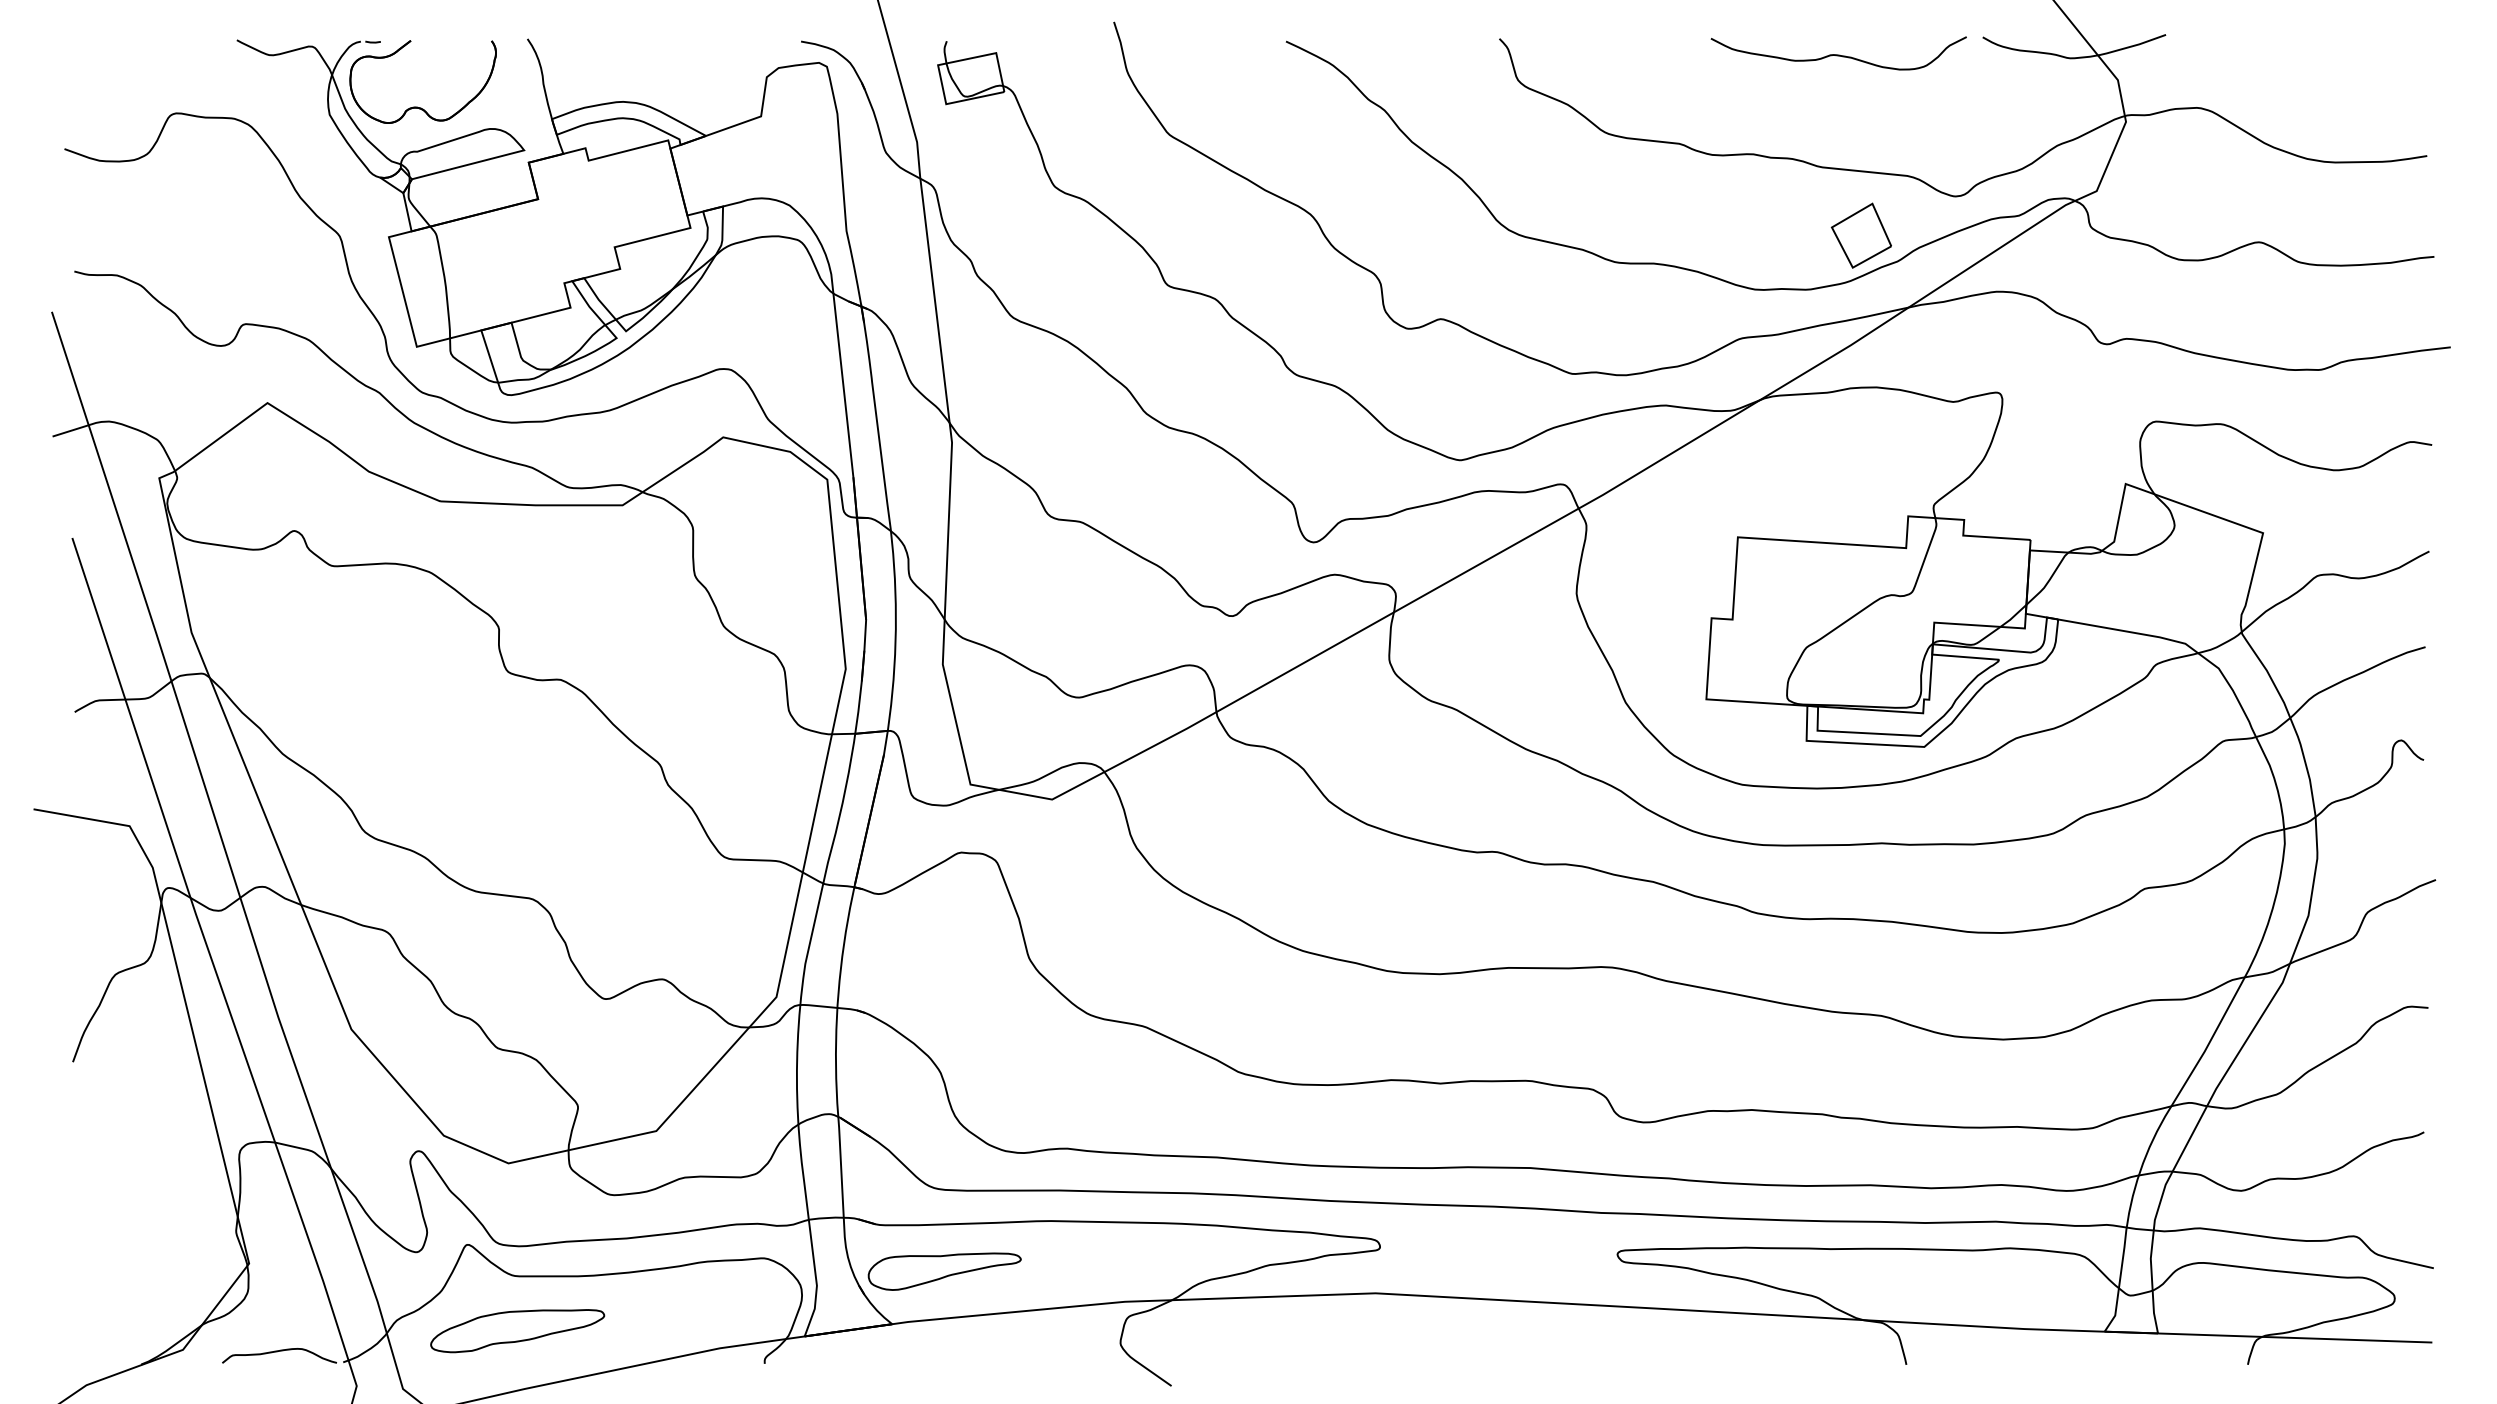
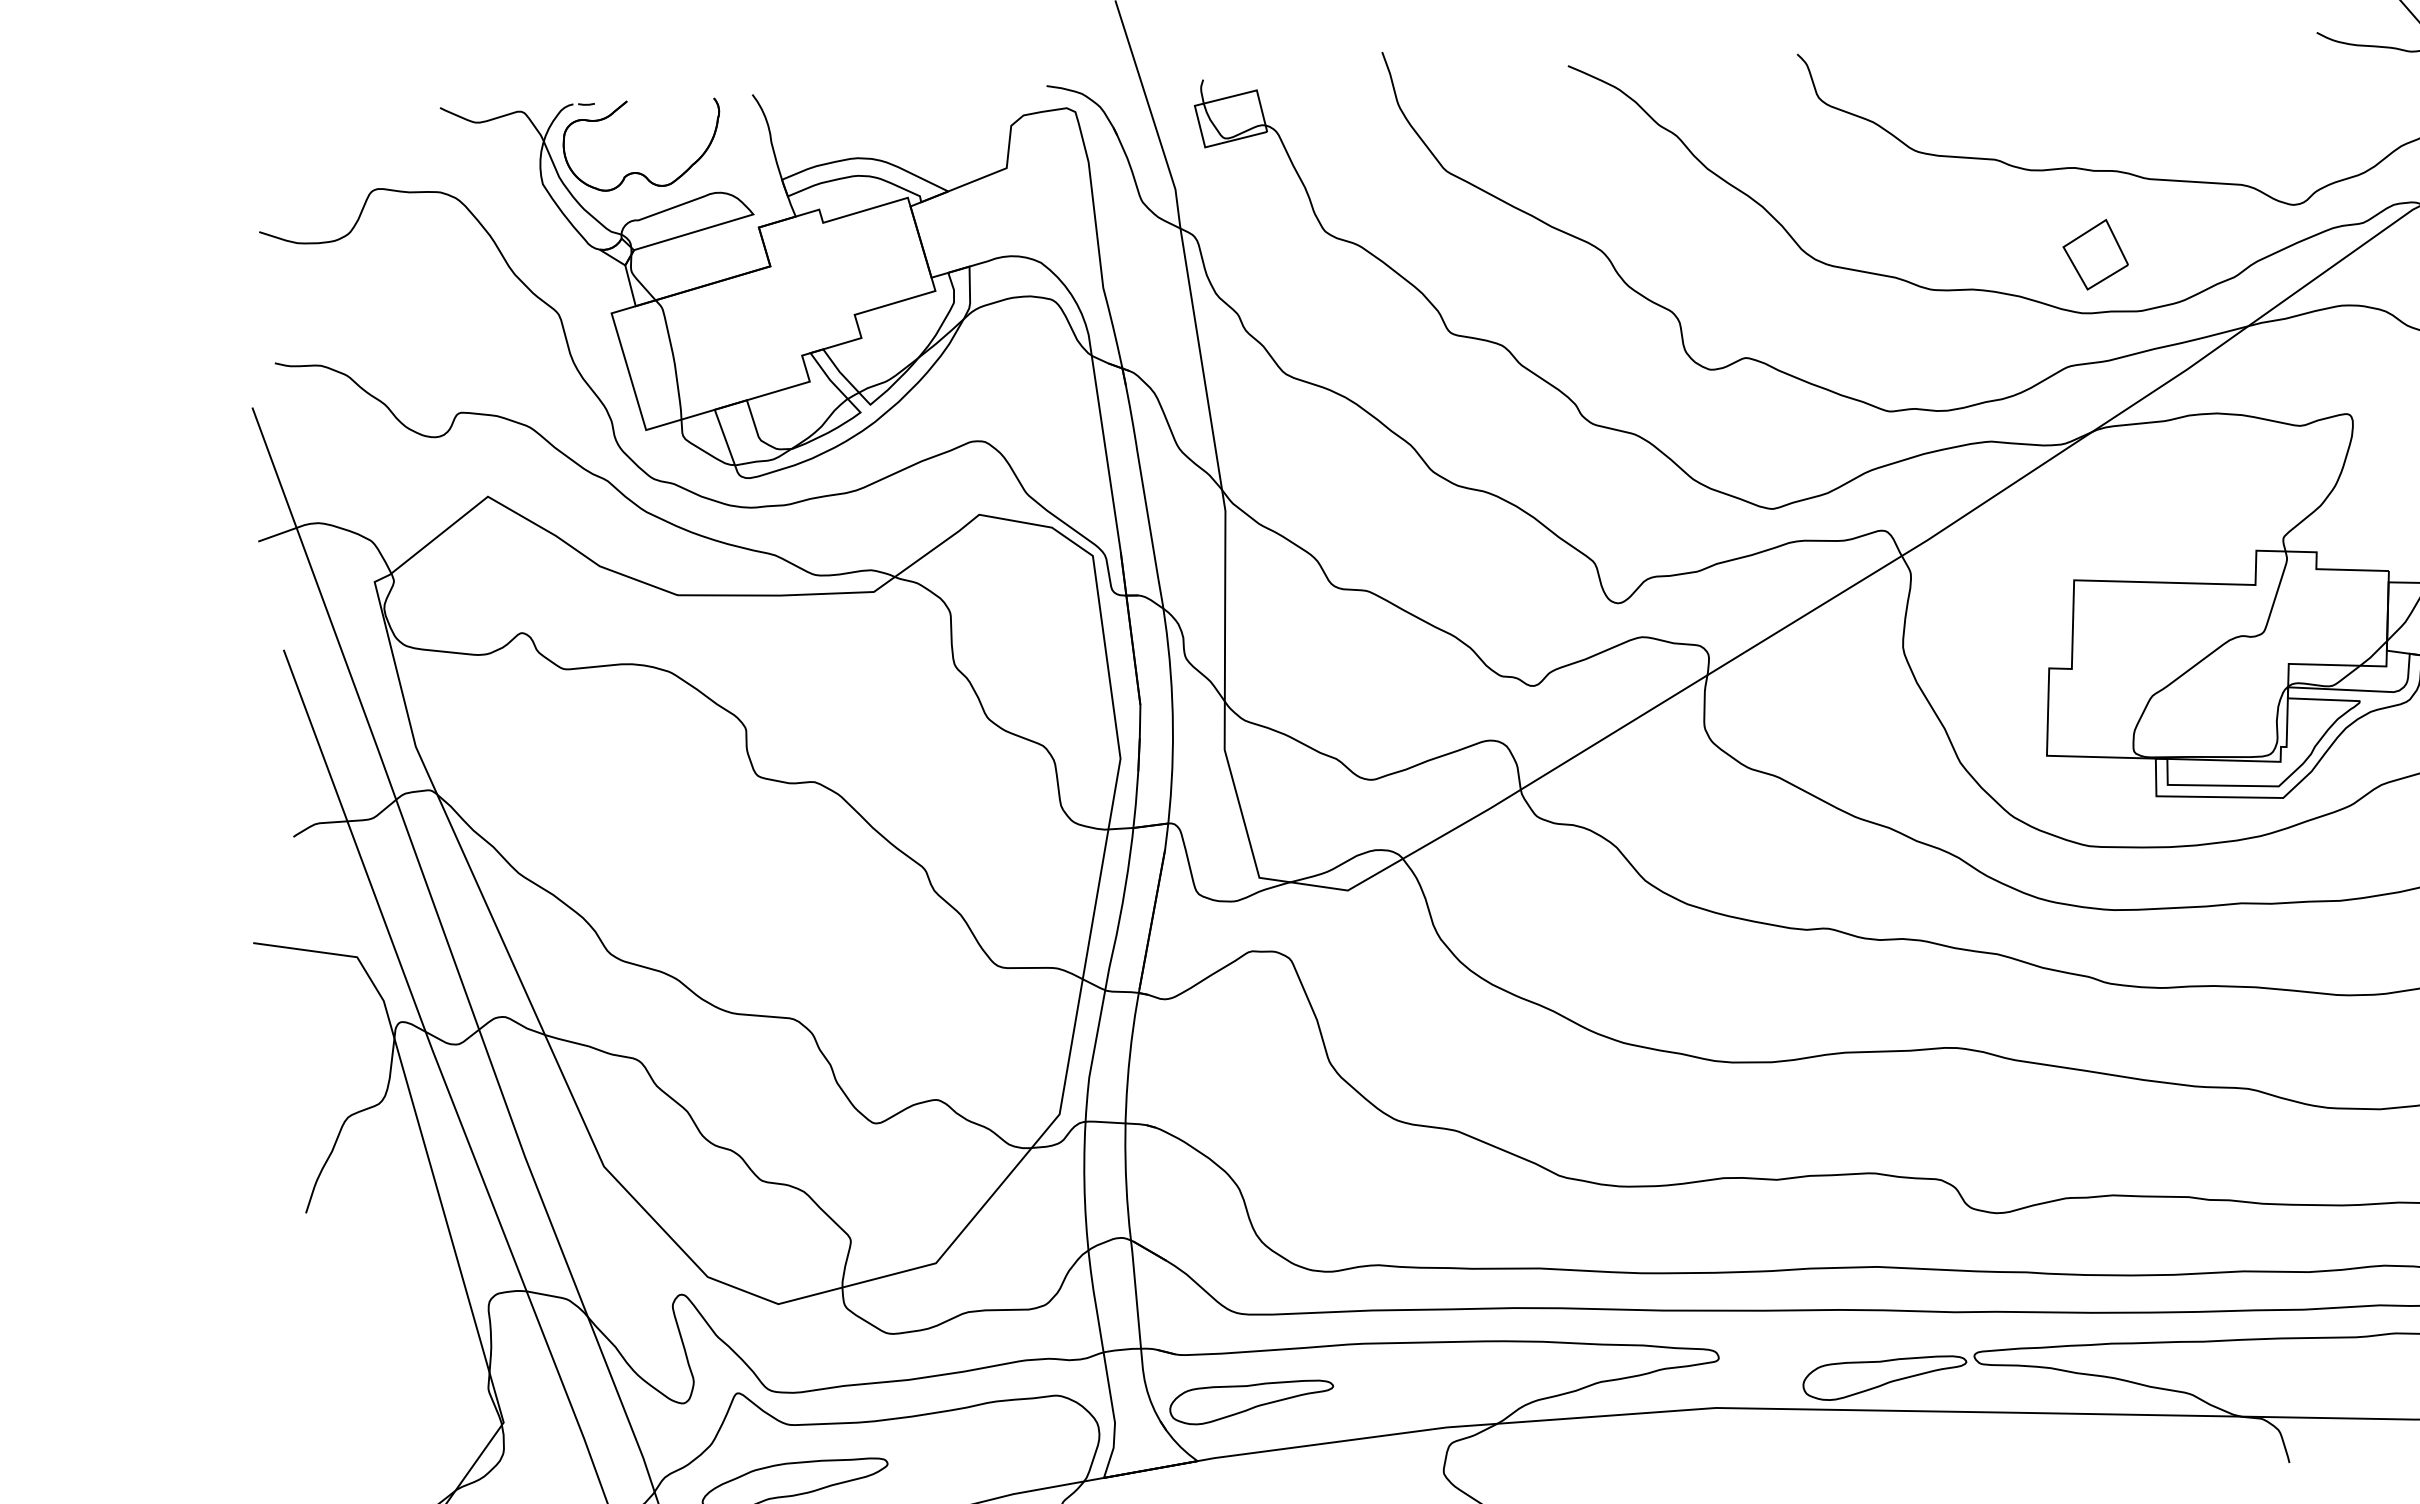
curve: (1838, 54) -> (2162, 57), removed
part: (1860, 235) -> (2094, 254), moved
part: (1533, 1271) -> (1884, 1378), added

